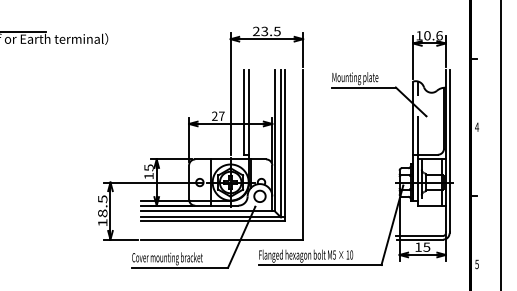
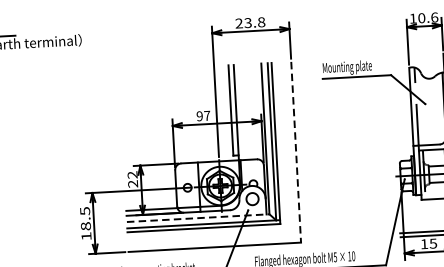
text: (277, 31) -> (261, 22), 23.5 -> 23.8
text: (214, 116) -> (199, 116), 27 -> 97
line: (303, 154) -> (296, 151), solid -> dashed
text: (148, 171) -> (132, 179), 15 -> 22
line: (208, 211) -> (198, 218), solid -> dashed

